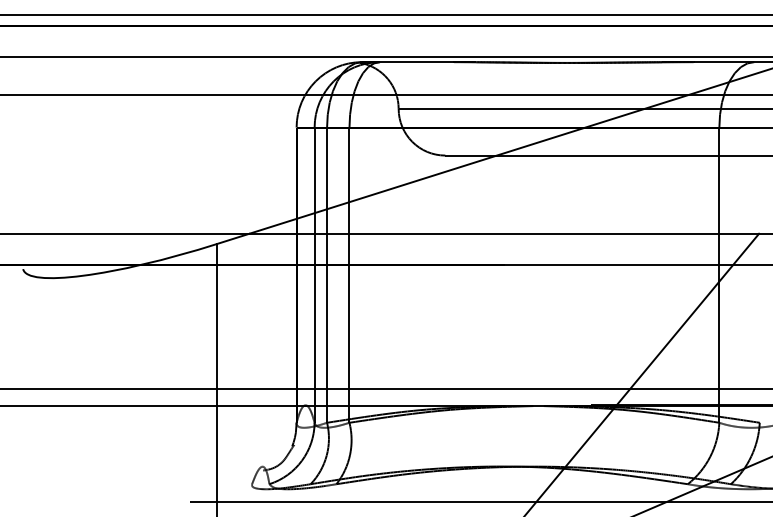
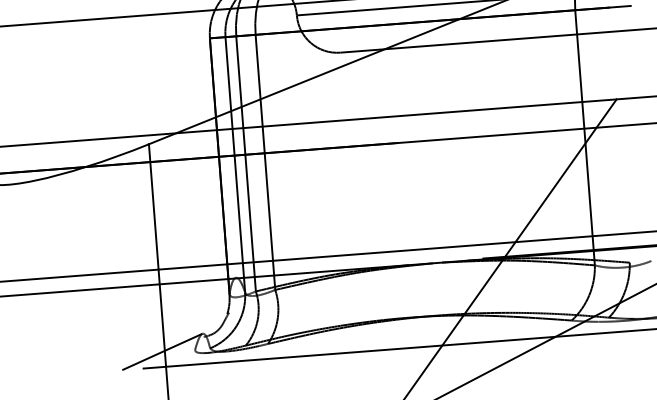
line: (213, 483) -> (161, 351), added

